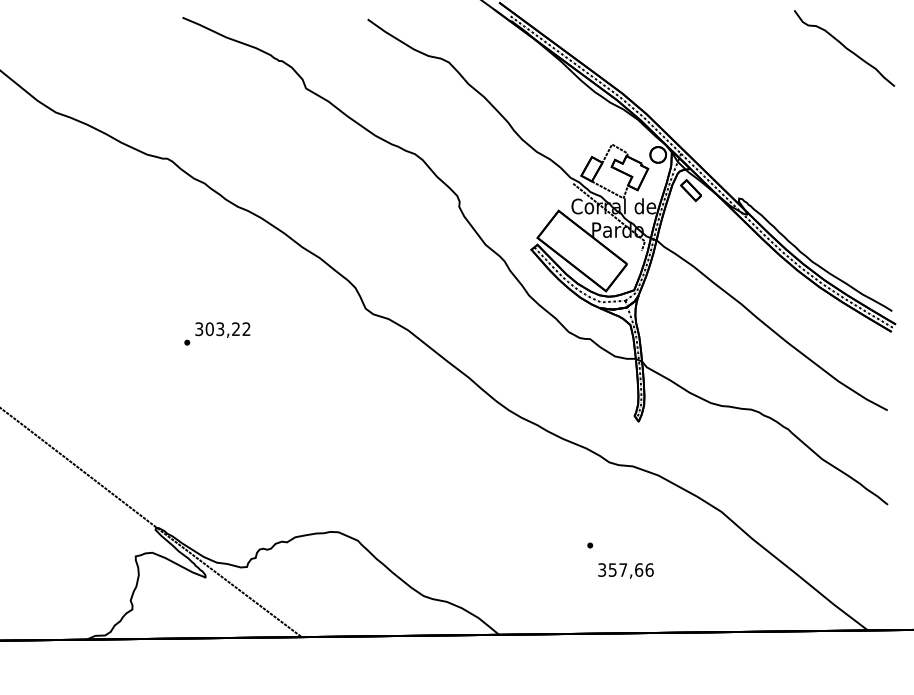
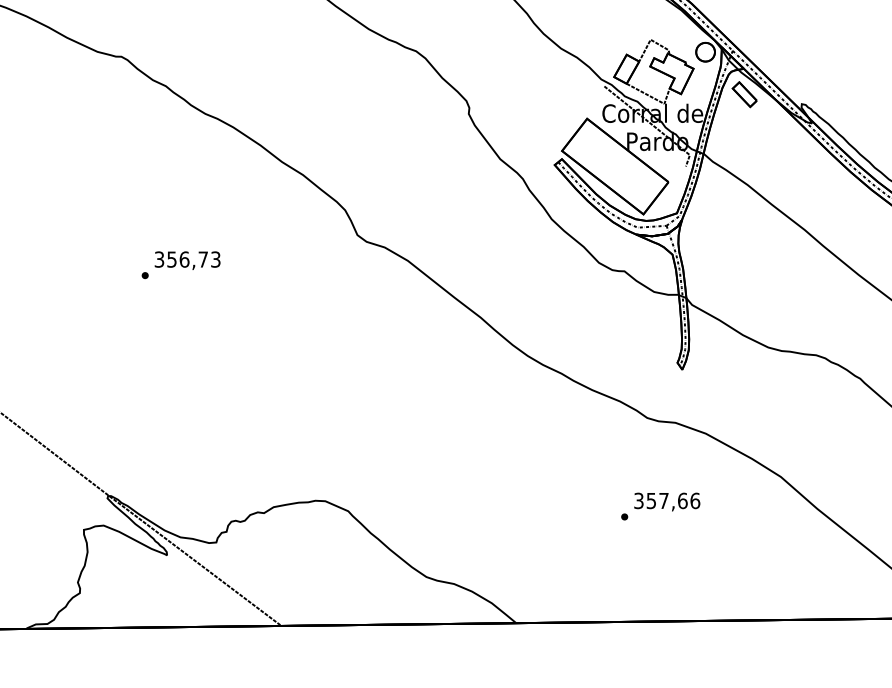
text: (227, 329) -> (193, 259), 303,22 -> 356,73
text: (625, 570) -> (666, 501), moved

